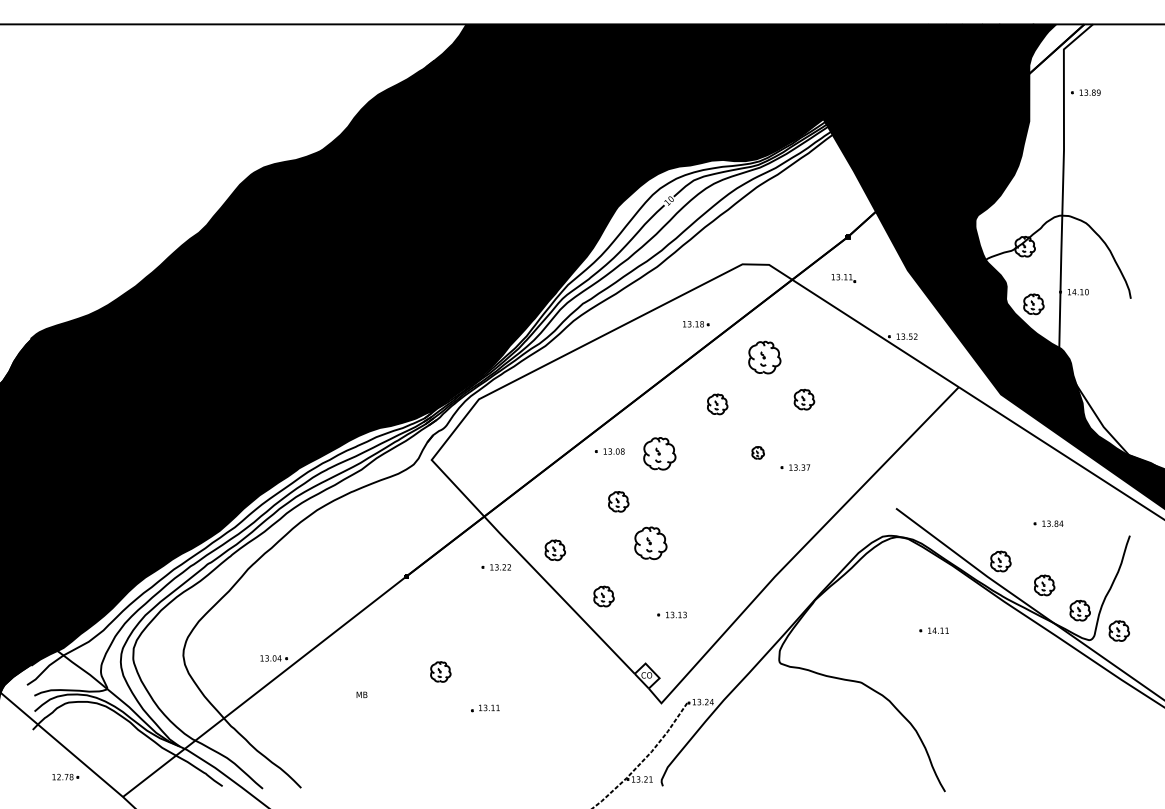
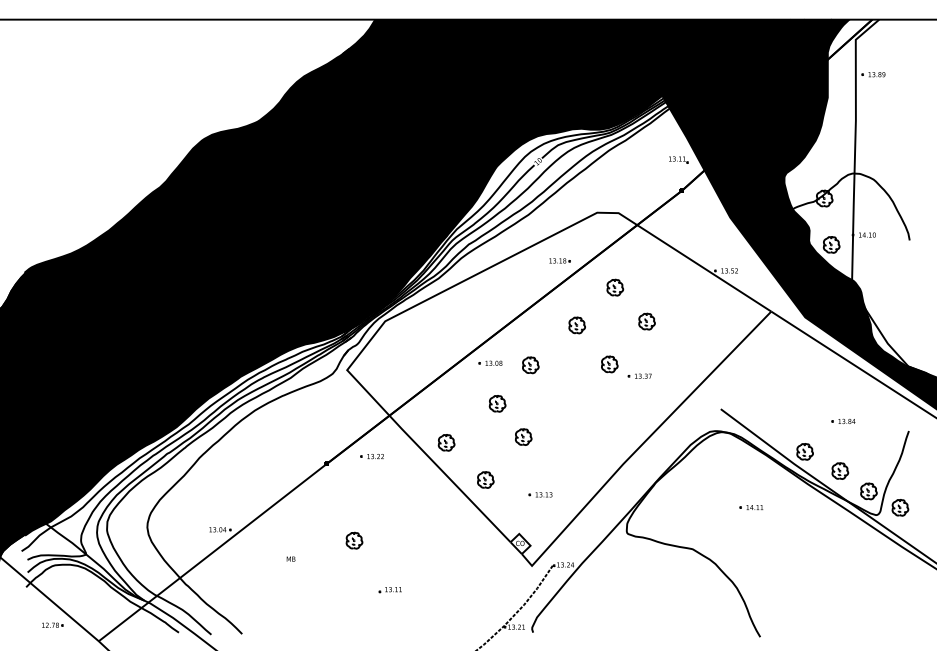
part: (843, 277) -> (678, 159), moved
part: (765, 357) -> (615, 287), size x0.62
part: (757, 452) -> (609, 364), size x1.67
part: (659, 454) -> (530, 365), size x0.62
part: (650, 542) -> (523, 436), size x0.62
part: (495, 567) -> (371, 456), moved
part: (484, 709) -> (389, 590), moved

